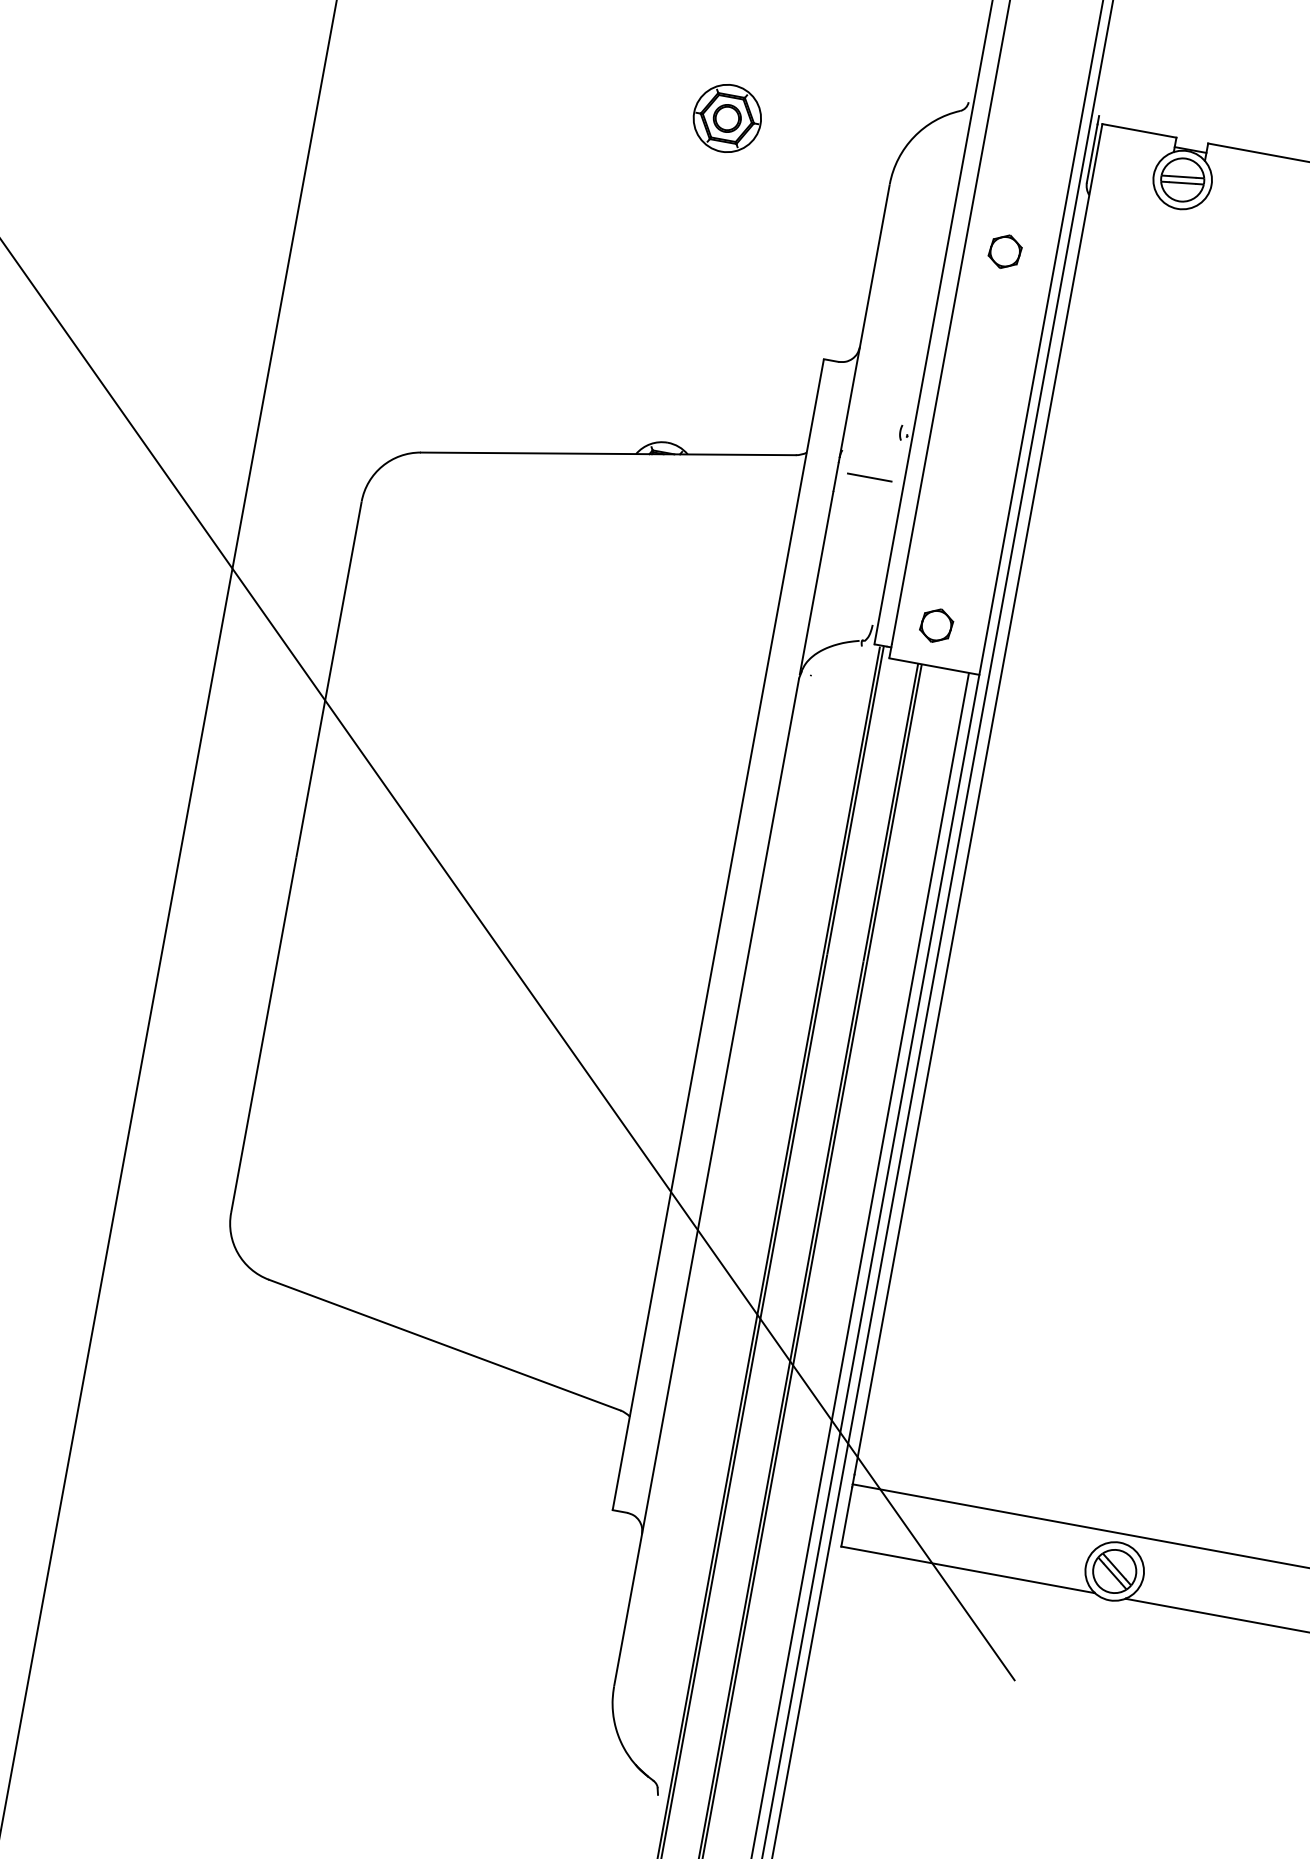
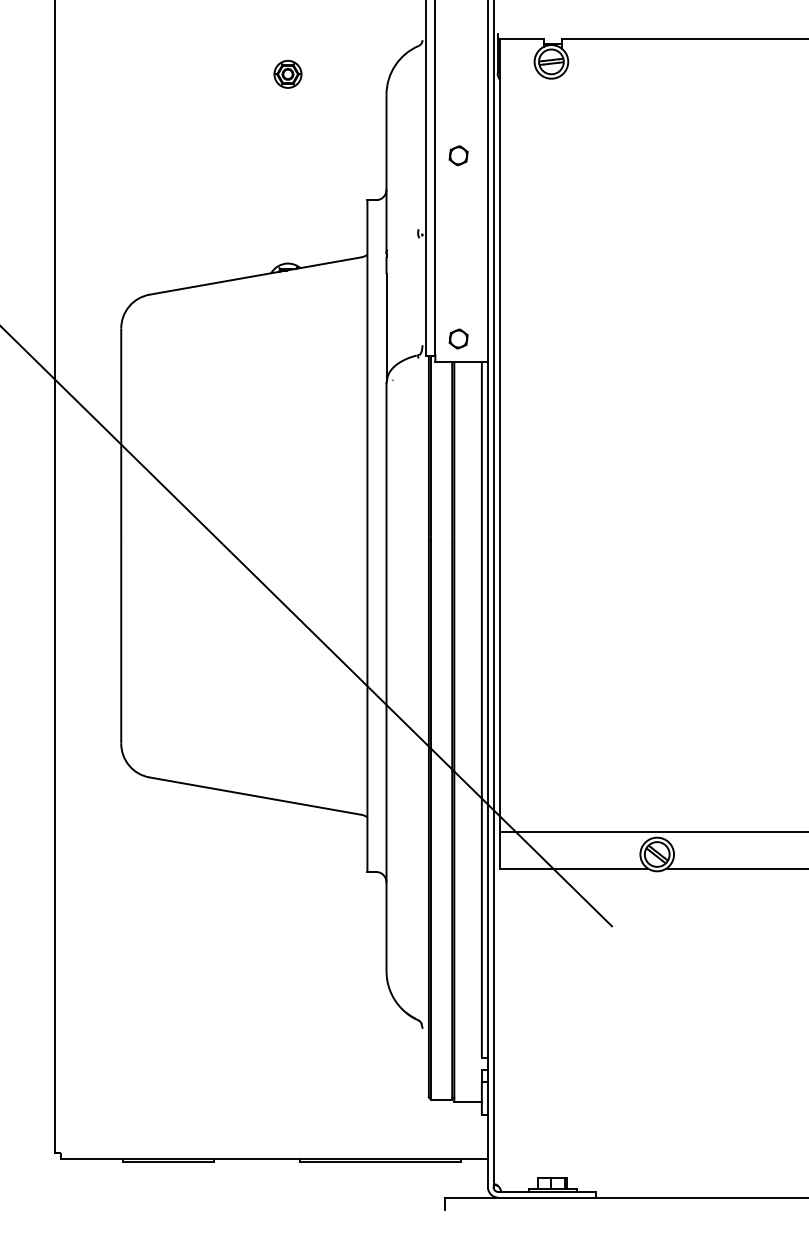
part: (726, 118) -> (287, 74), size x0.7
part: (1005, 251) -> (458, 155), moved
line: (869, 477) -> (405, 262), removed

